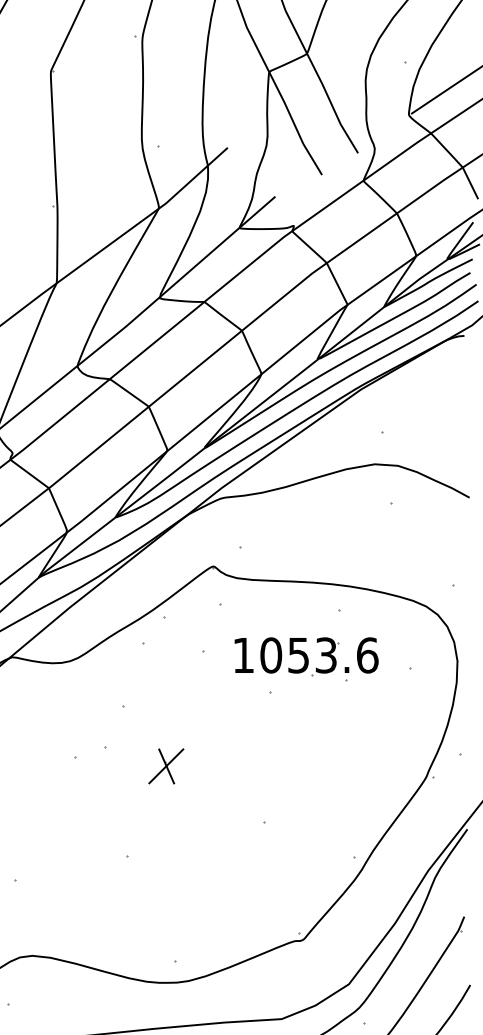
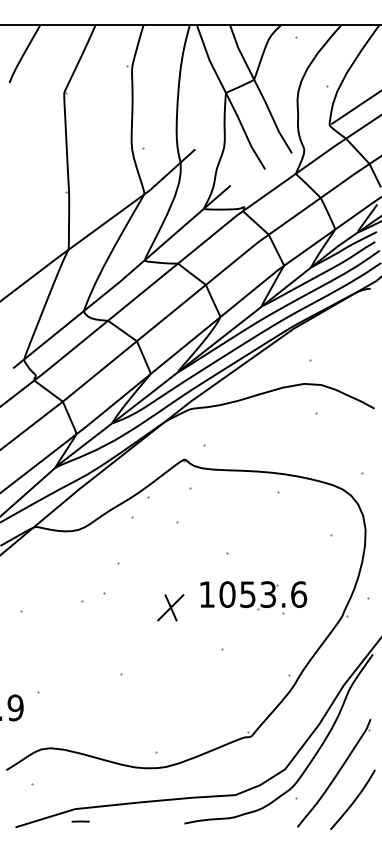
part: (306, 659) -> (253, 597), moved
part: (165, 765) -> (170, 607), moved

